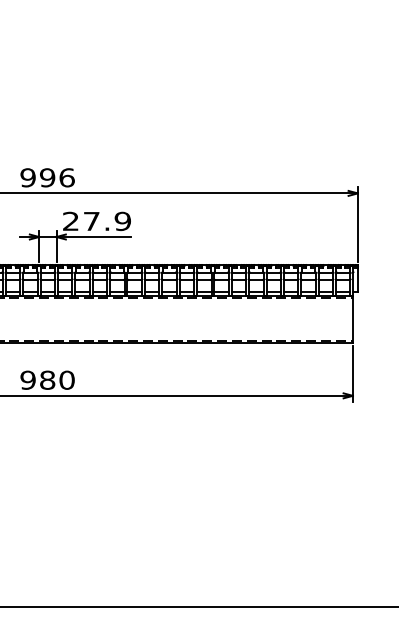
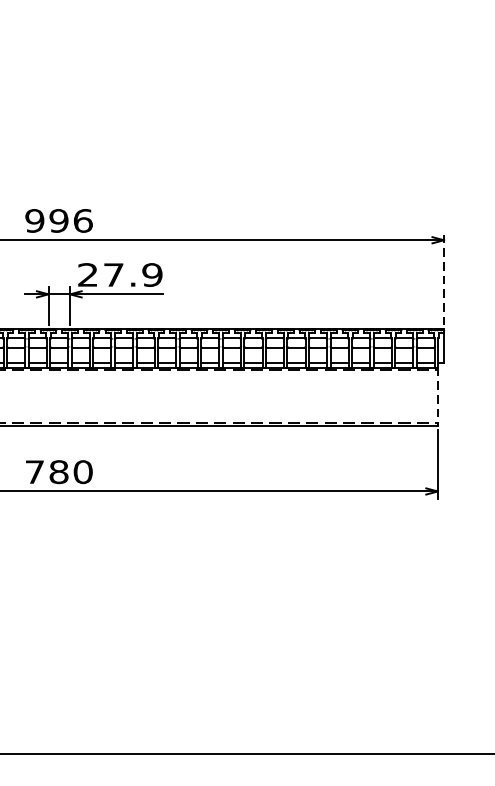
line: (357, 224) -> (443, 278), solid -> dashed
line: (352, 320) -> (437, 397), solid -> dashed
text: (27, 379) -> (34, 471), 980 -> 780

